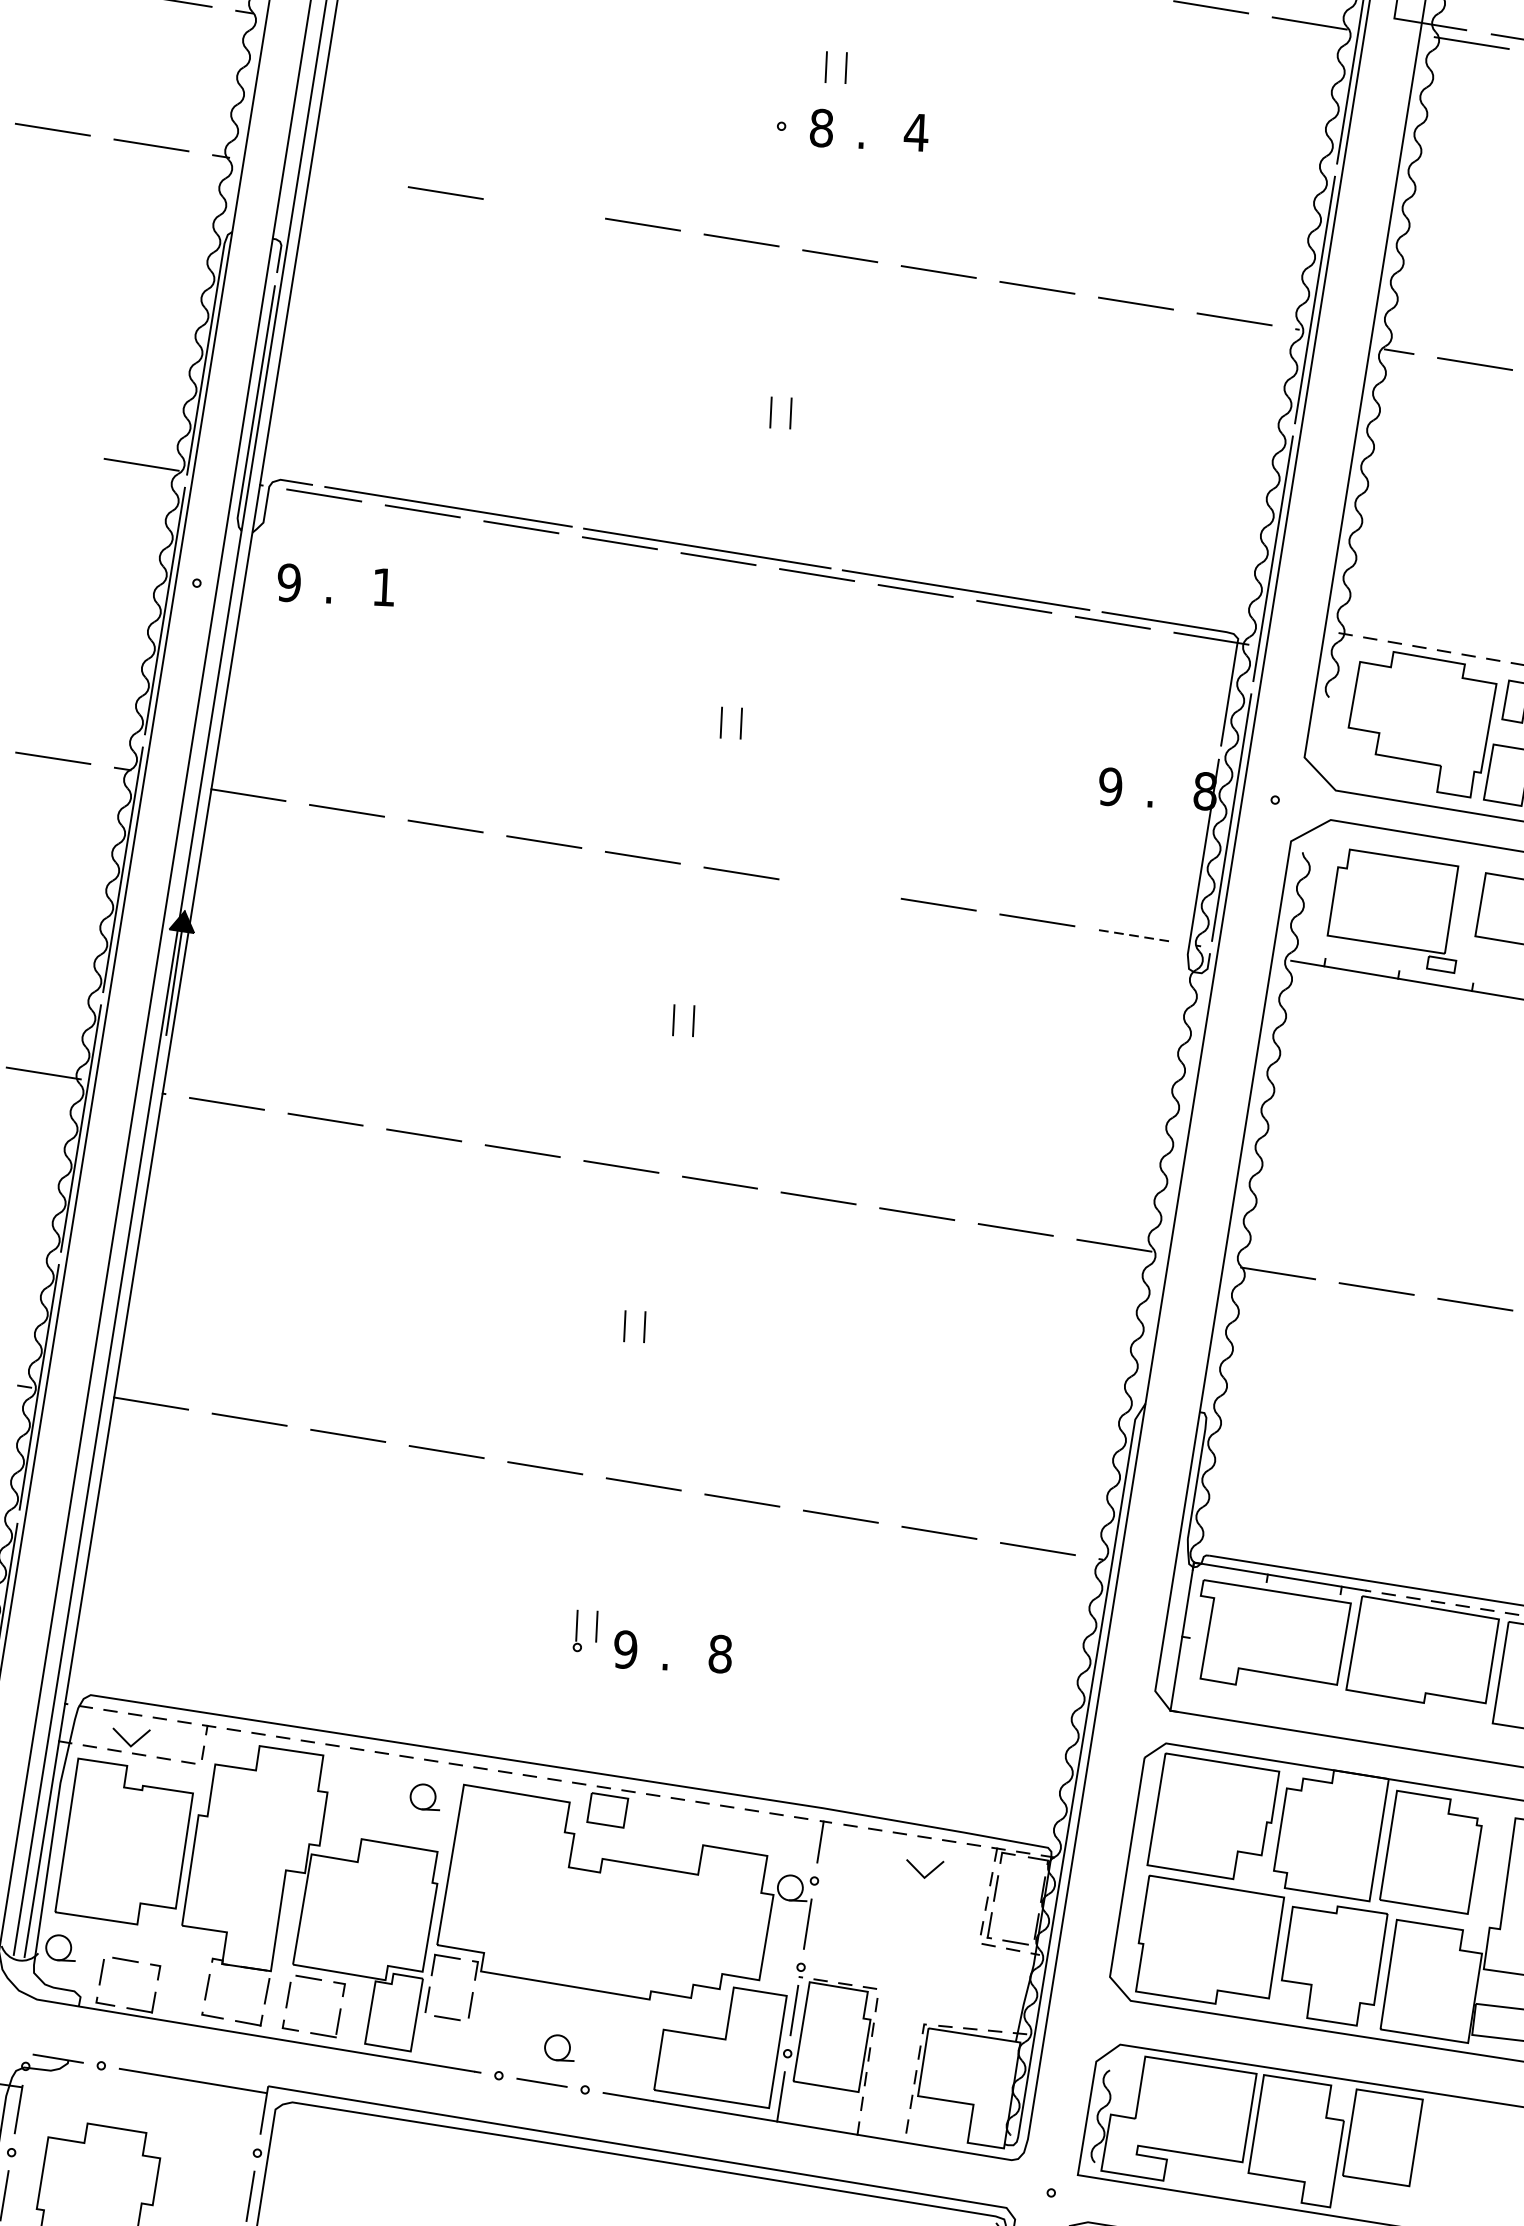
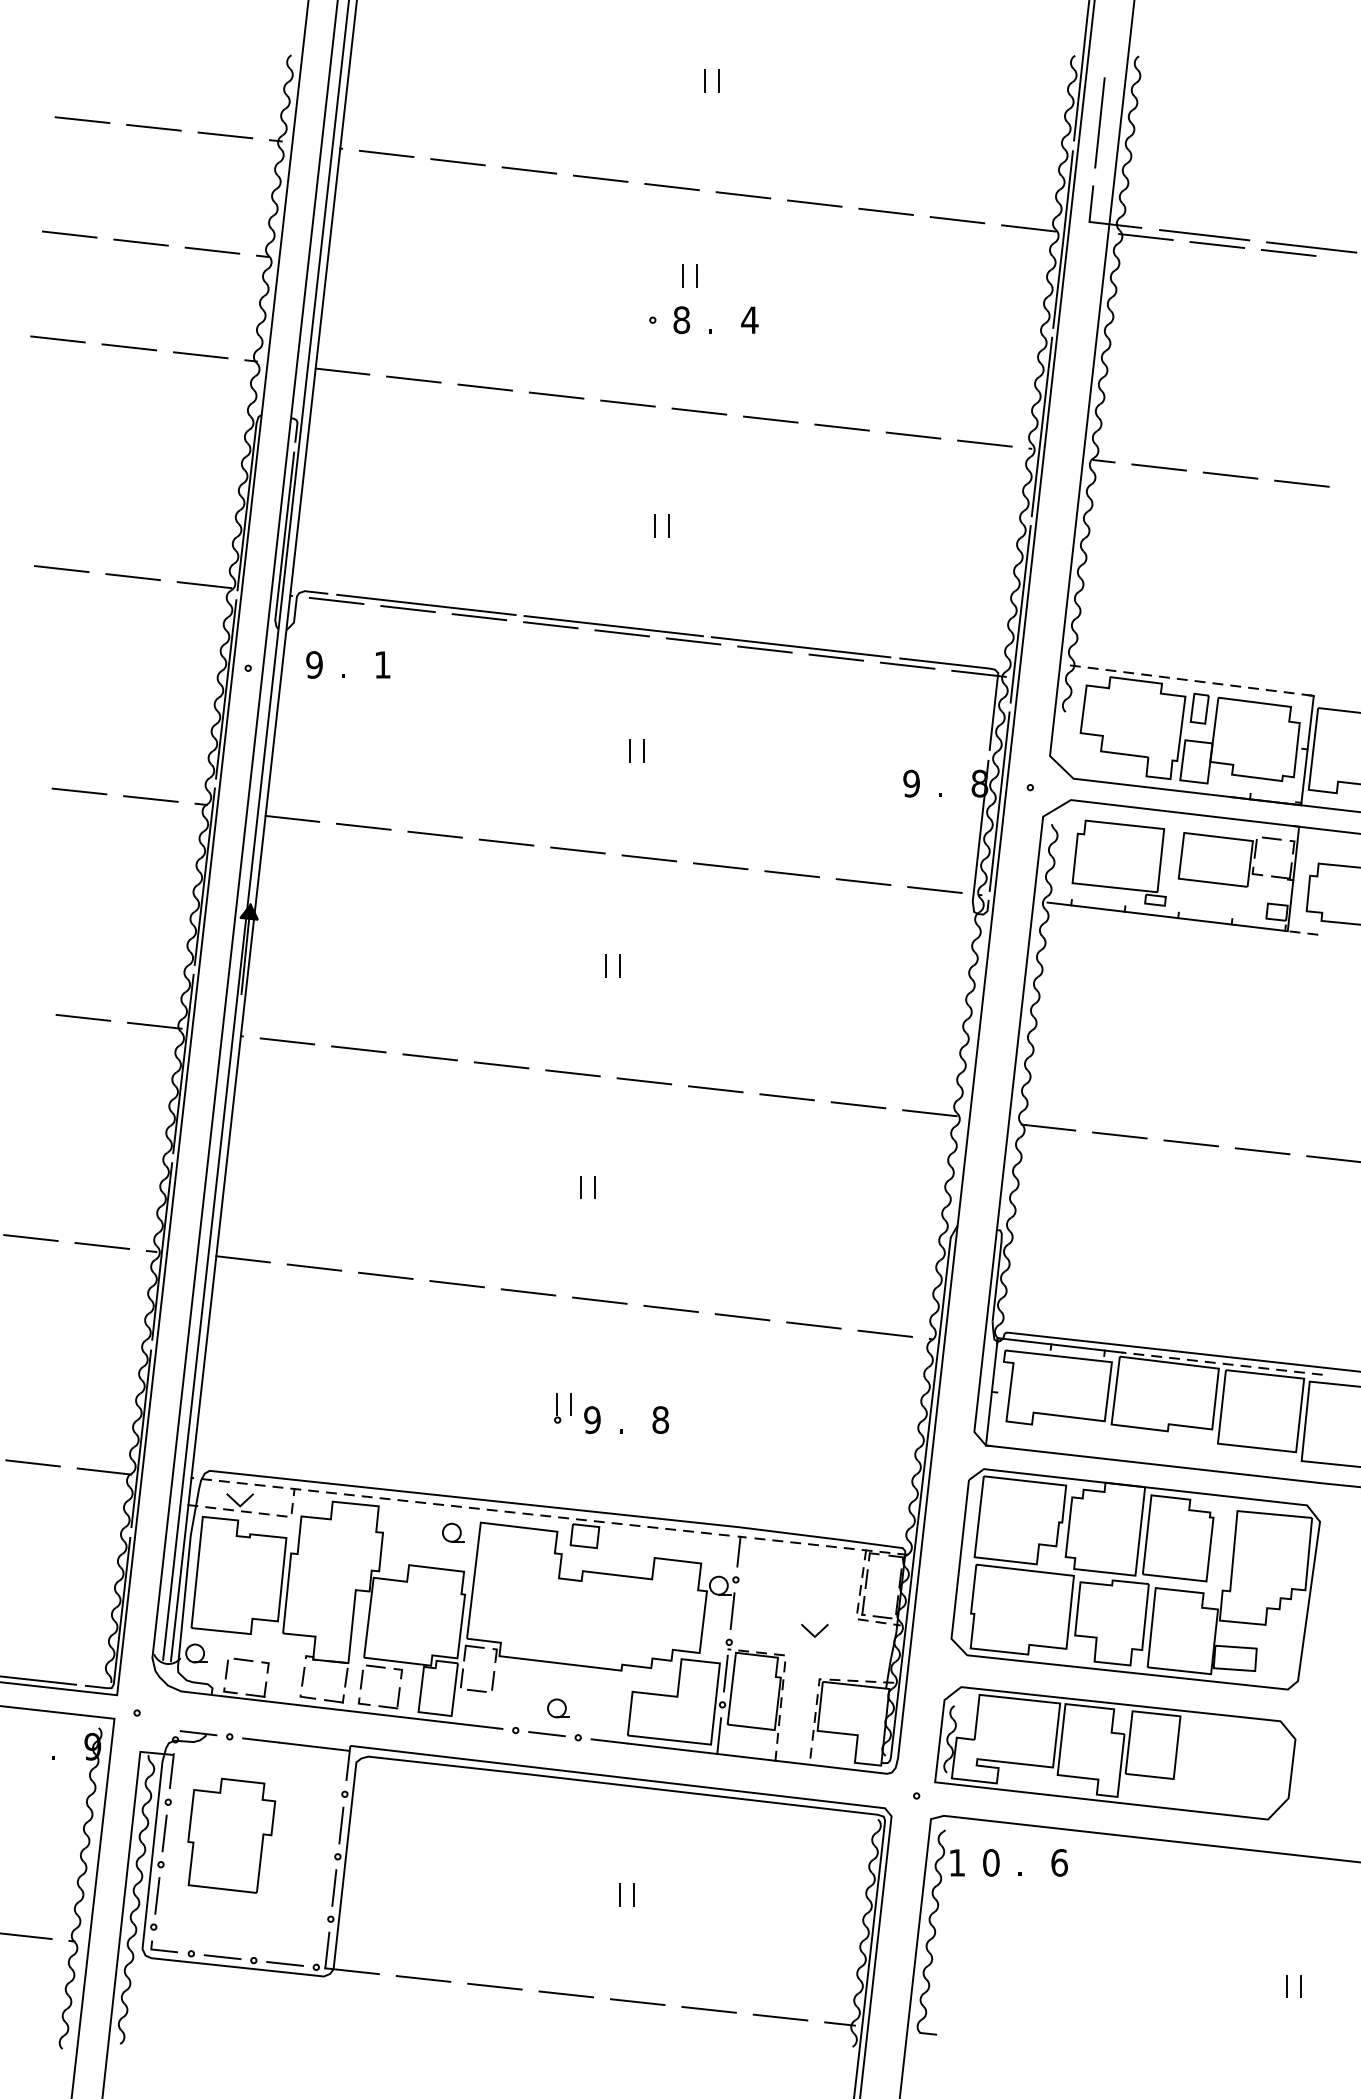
line: (347, 177) -> (342, 371), added
line: (543, 208) -> (484, 387), added
line: (42, 449) -> (132, 577), added
line: (839, 889) -> (720, 866), added
line: (1135, 936) -> (934, 890), dashed -> solid
line: (920, 1871) -> (811, 1632), moved

